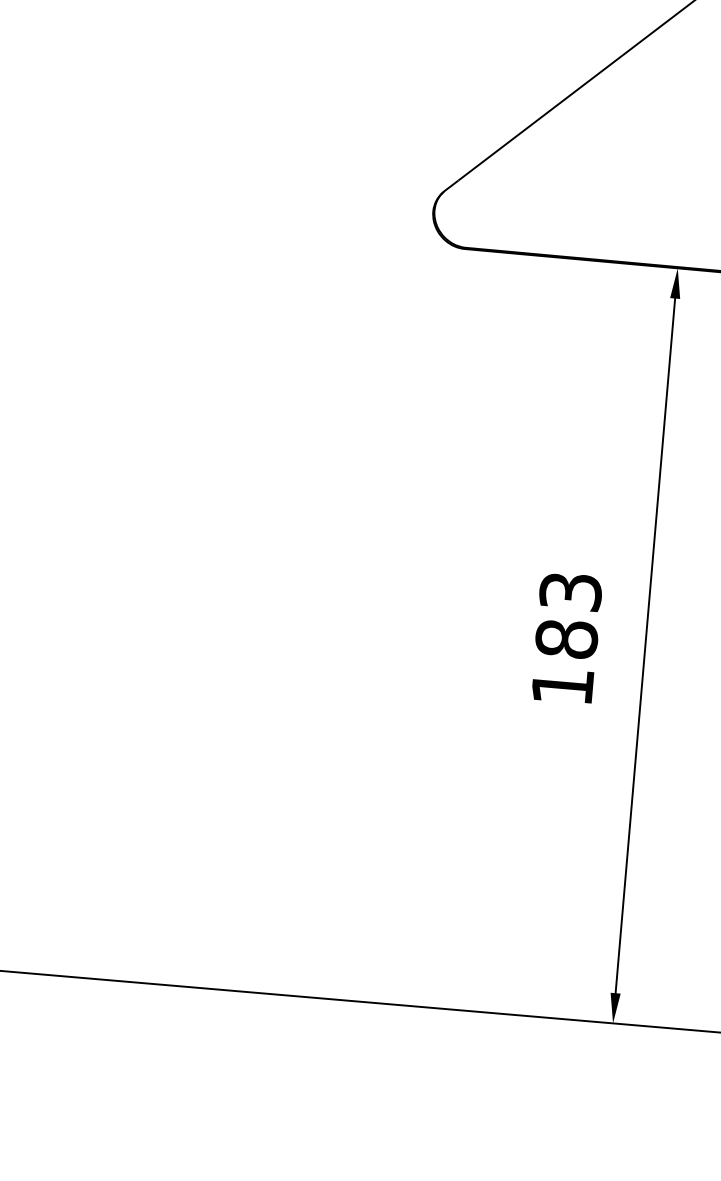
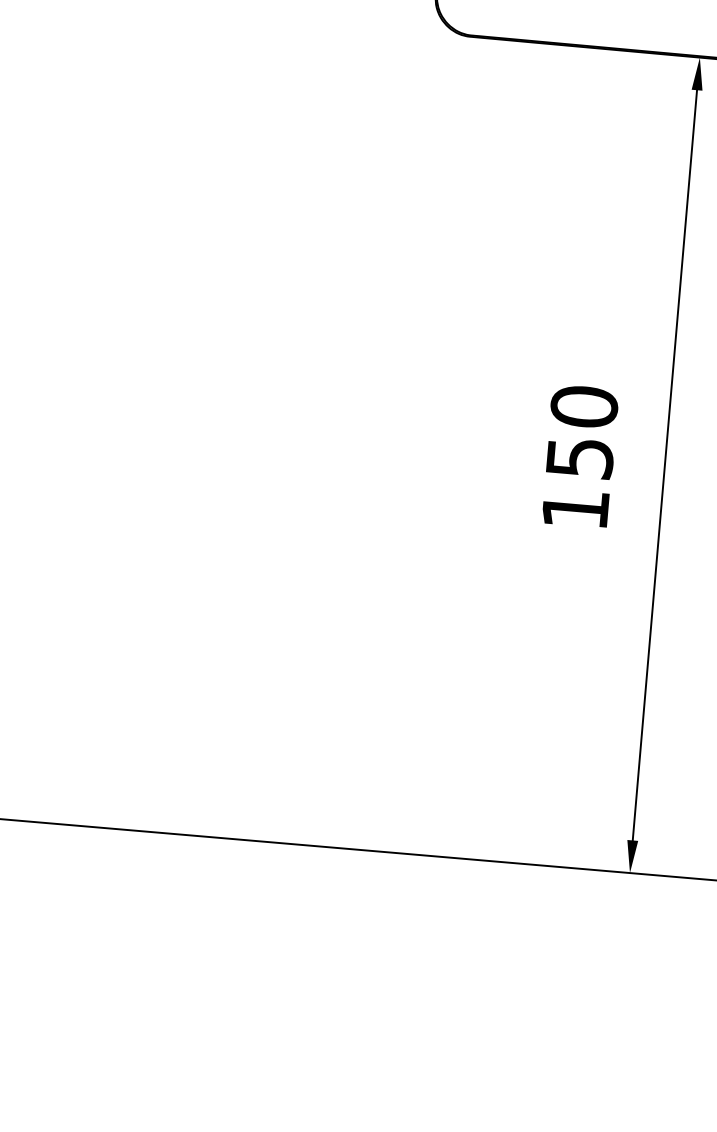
text: (568, 615) -> (581, 432), 183 -> 150

